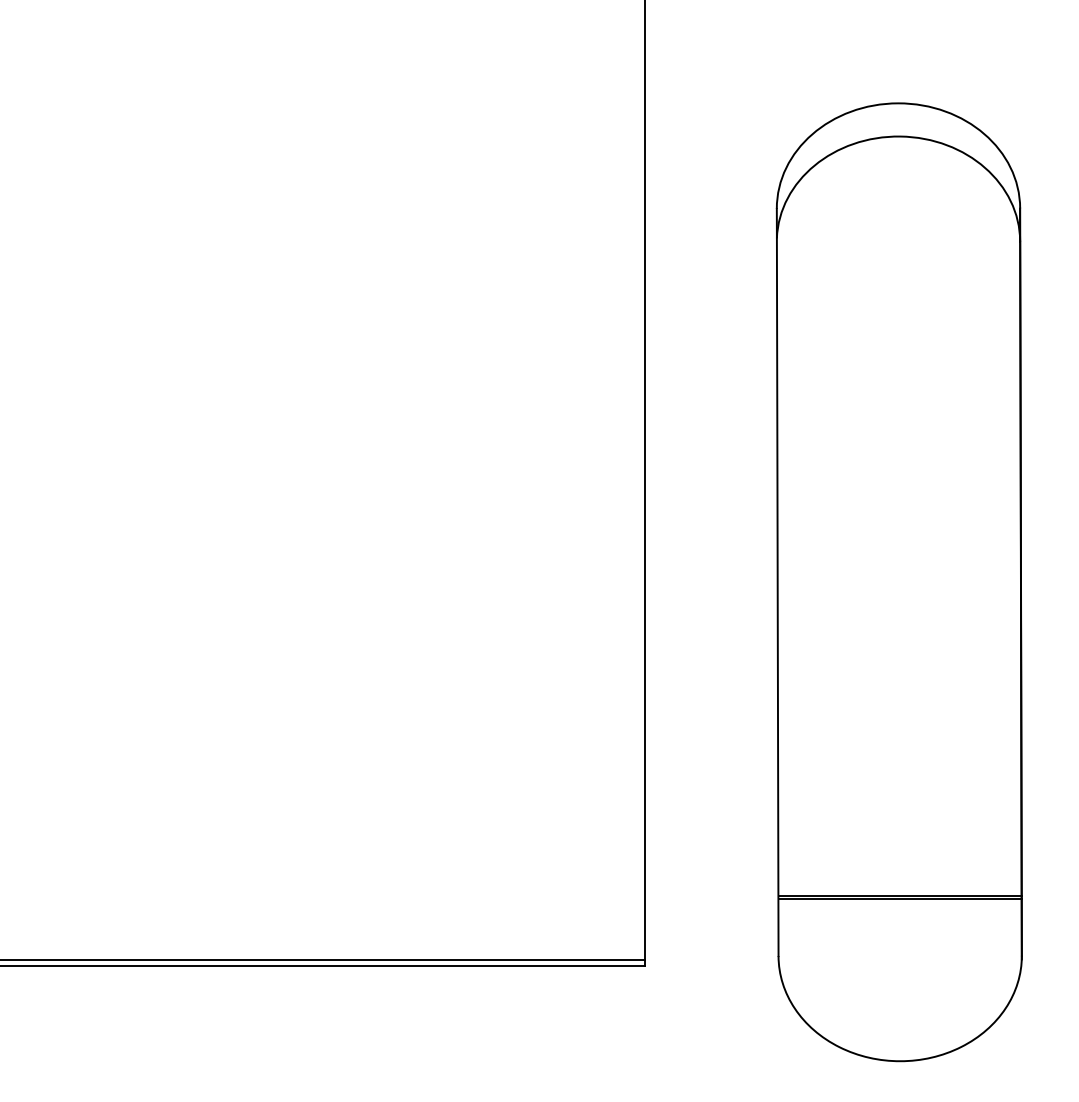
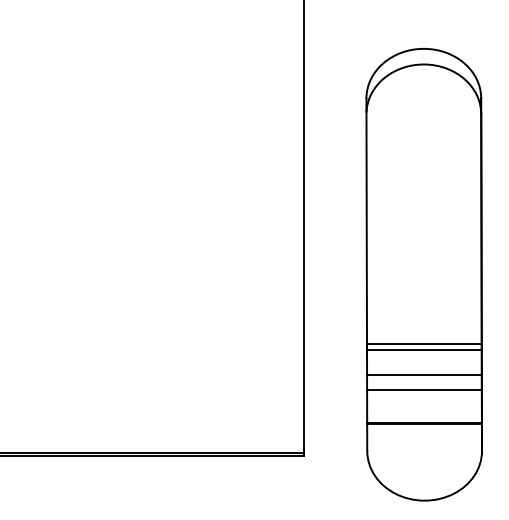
line: (899, 730) -> (424, 344), added
line: (899, 740) -> (424, 349), added
line: (899, 795) -> (424, 375), added
line: (899, 825) -> (424, 389), added

